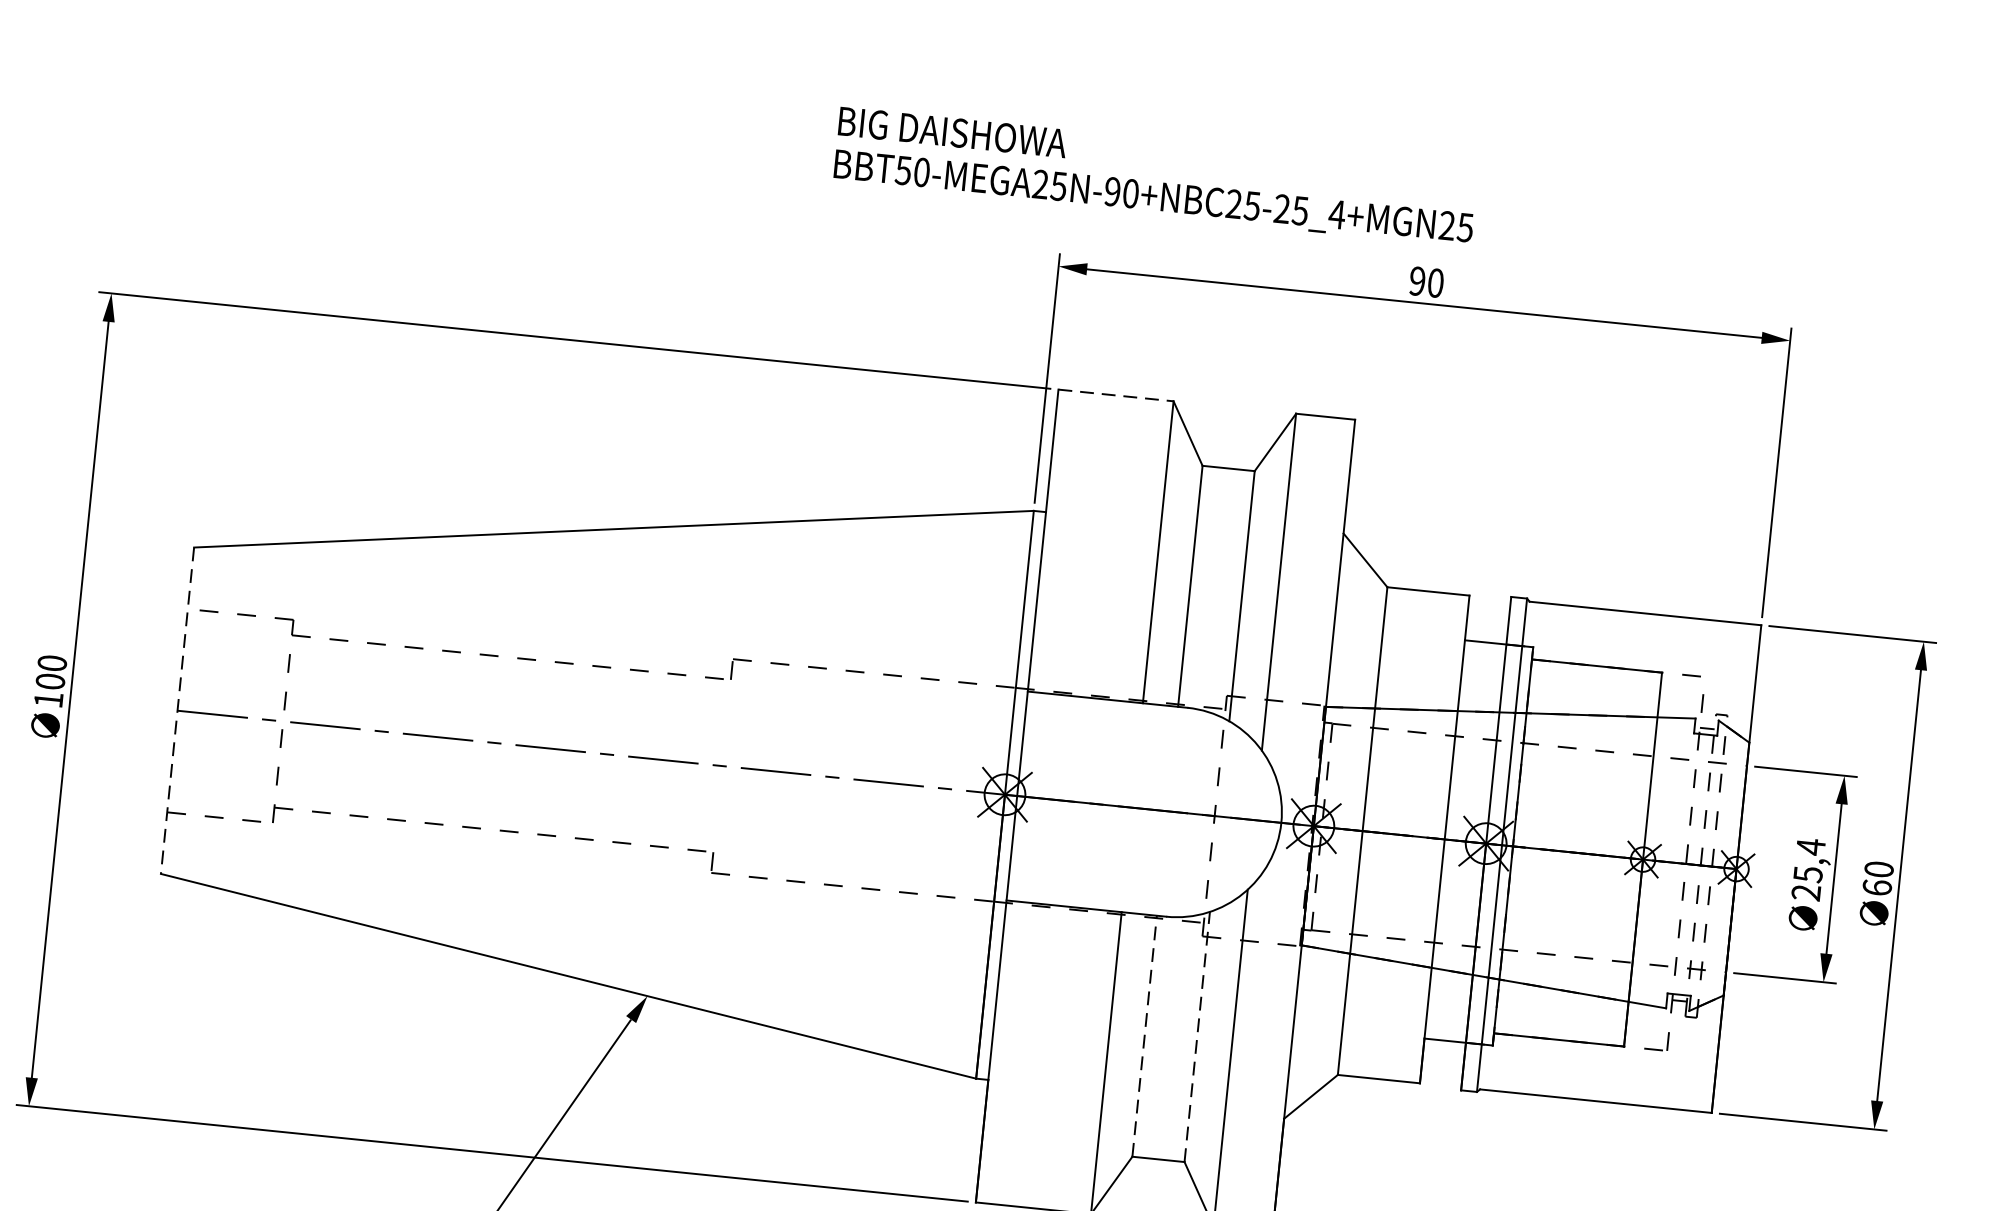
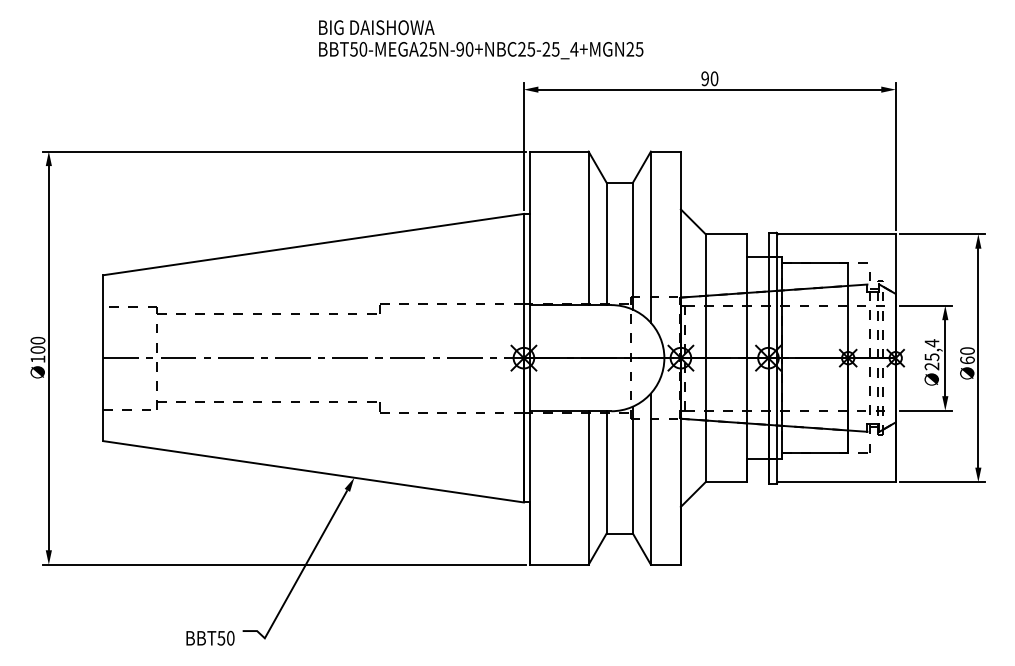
text: (1156, 176) -> (481, 39), moved
line: (1116, 395) -> (559, 151), dashed -> solid
line: (177, 711) -> (103, 358), dashed -> solid
line: (1144, 1036) -> (606, 472), dashed -> solid
line: (1198, 1037) -> (633, 470), dashed -> solid

